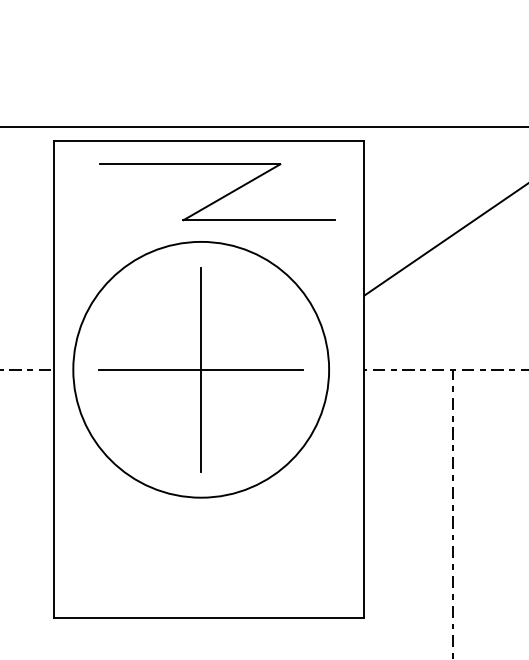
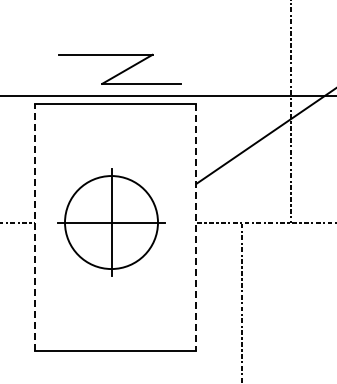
part: (216, 190) -> (119, 68), moved
circle: (201, 369) -> (111, 222), size x0.7
line: (54, 379) -> (35, 227), solid -> dashed
line: (364, 379) -> (196, 227), solid -> dashed

